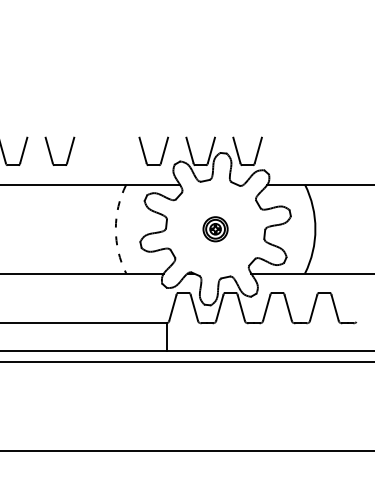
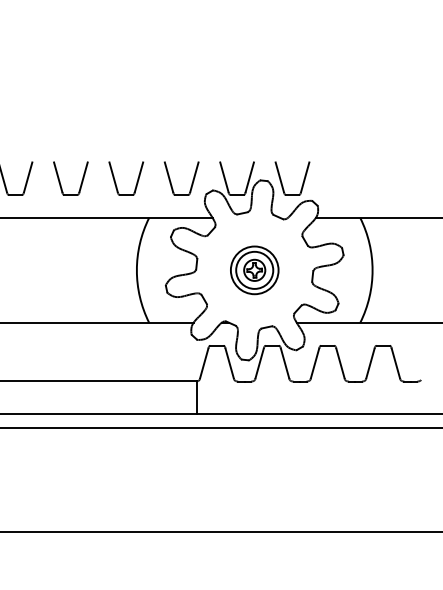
part: (98, 154) -> (116, 182), added
arc: (115, 229) -> (136, 270), dashed -> solid
part: (215, 229) -> (254, 270), size x1.67

